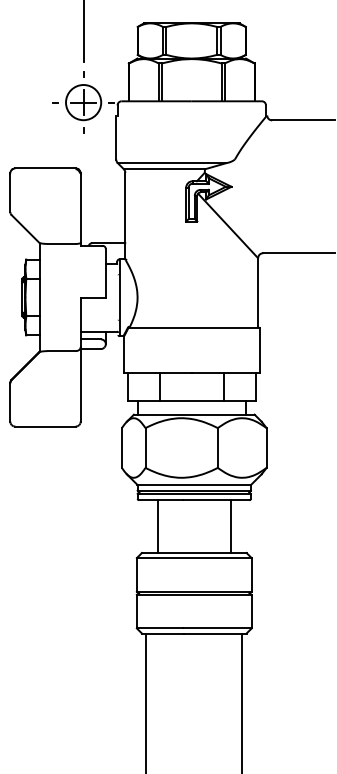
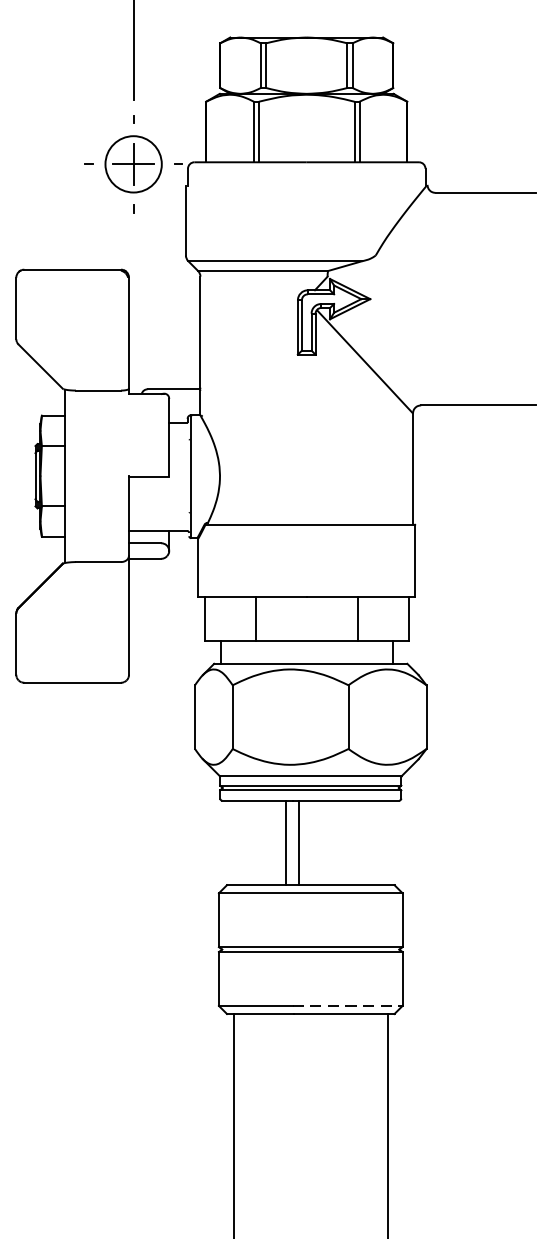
line: (157, 526) -> (285, 842), moved
line: (230, 526) -> (298, 842), moved
line: (217, 628) -> (347, 1005), solid -> dashed

